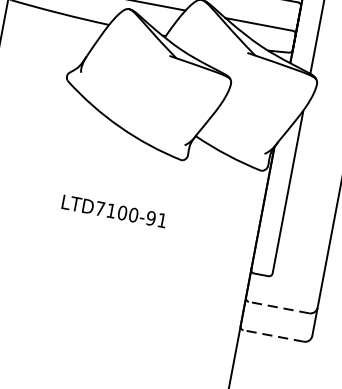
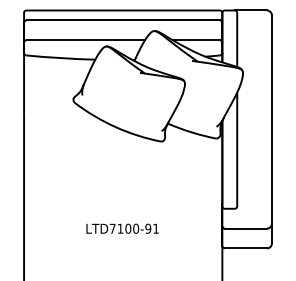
text: (114, 211) -> (122, 228), moved
line: (278, 307) -> (245, 228), dashed -> solid
line: (273, 335) -> (245, 248), dashed -> solid

